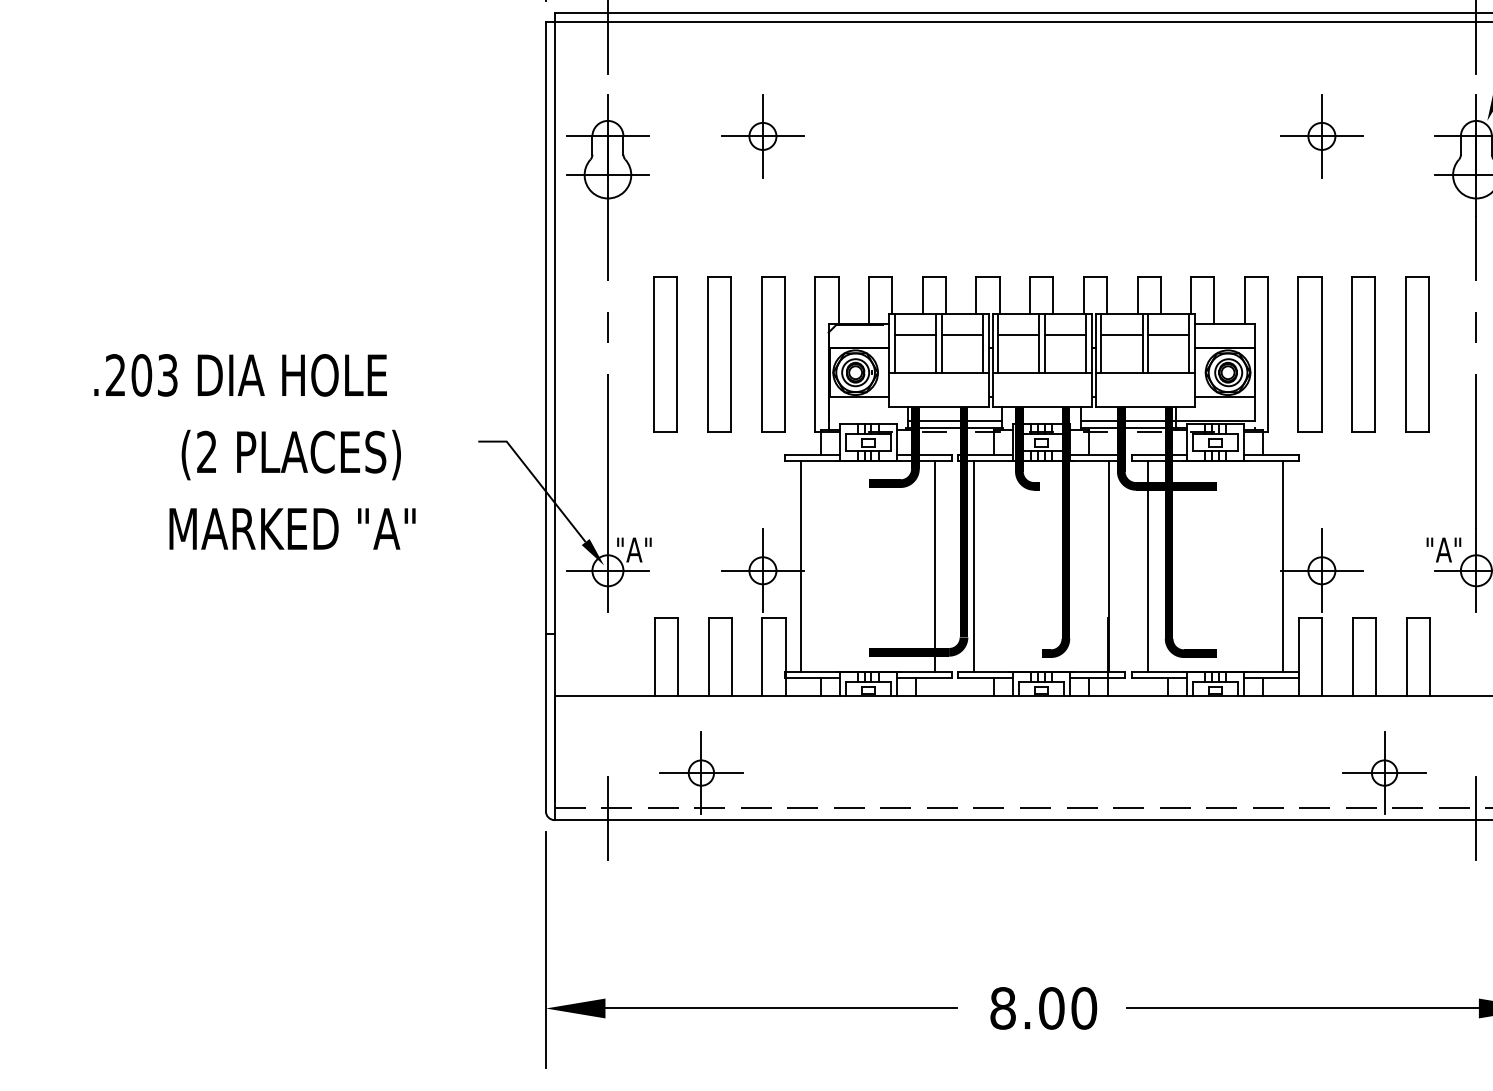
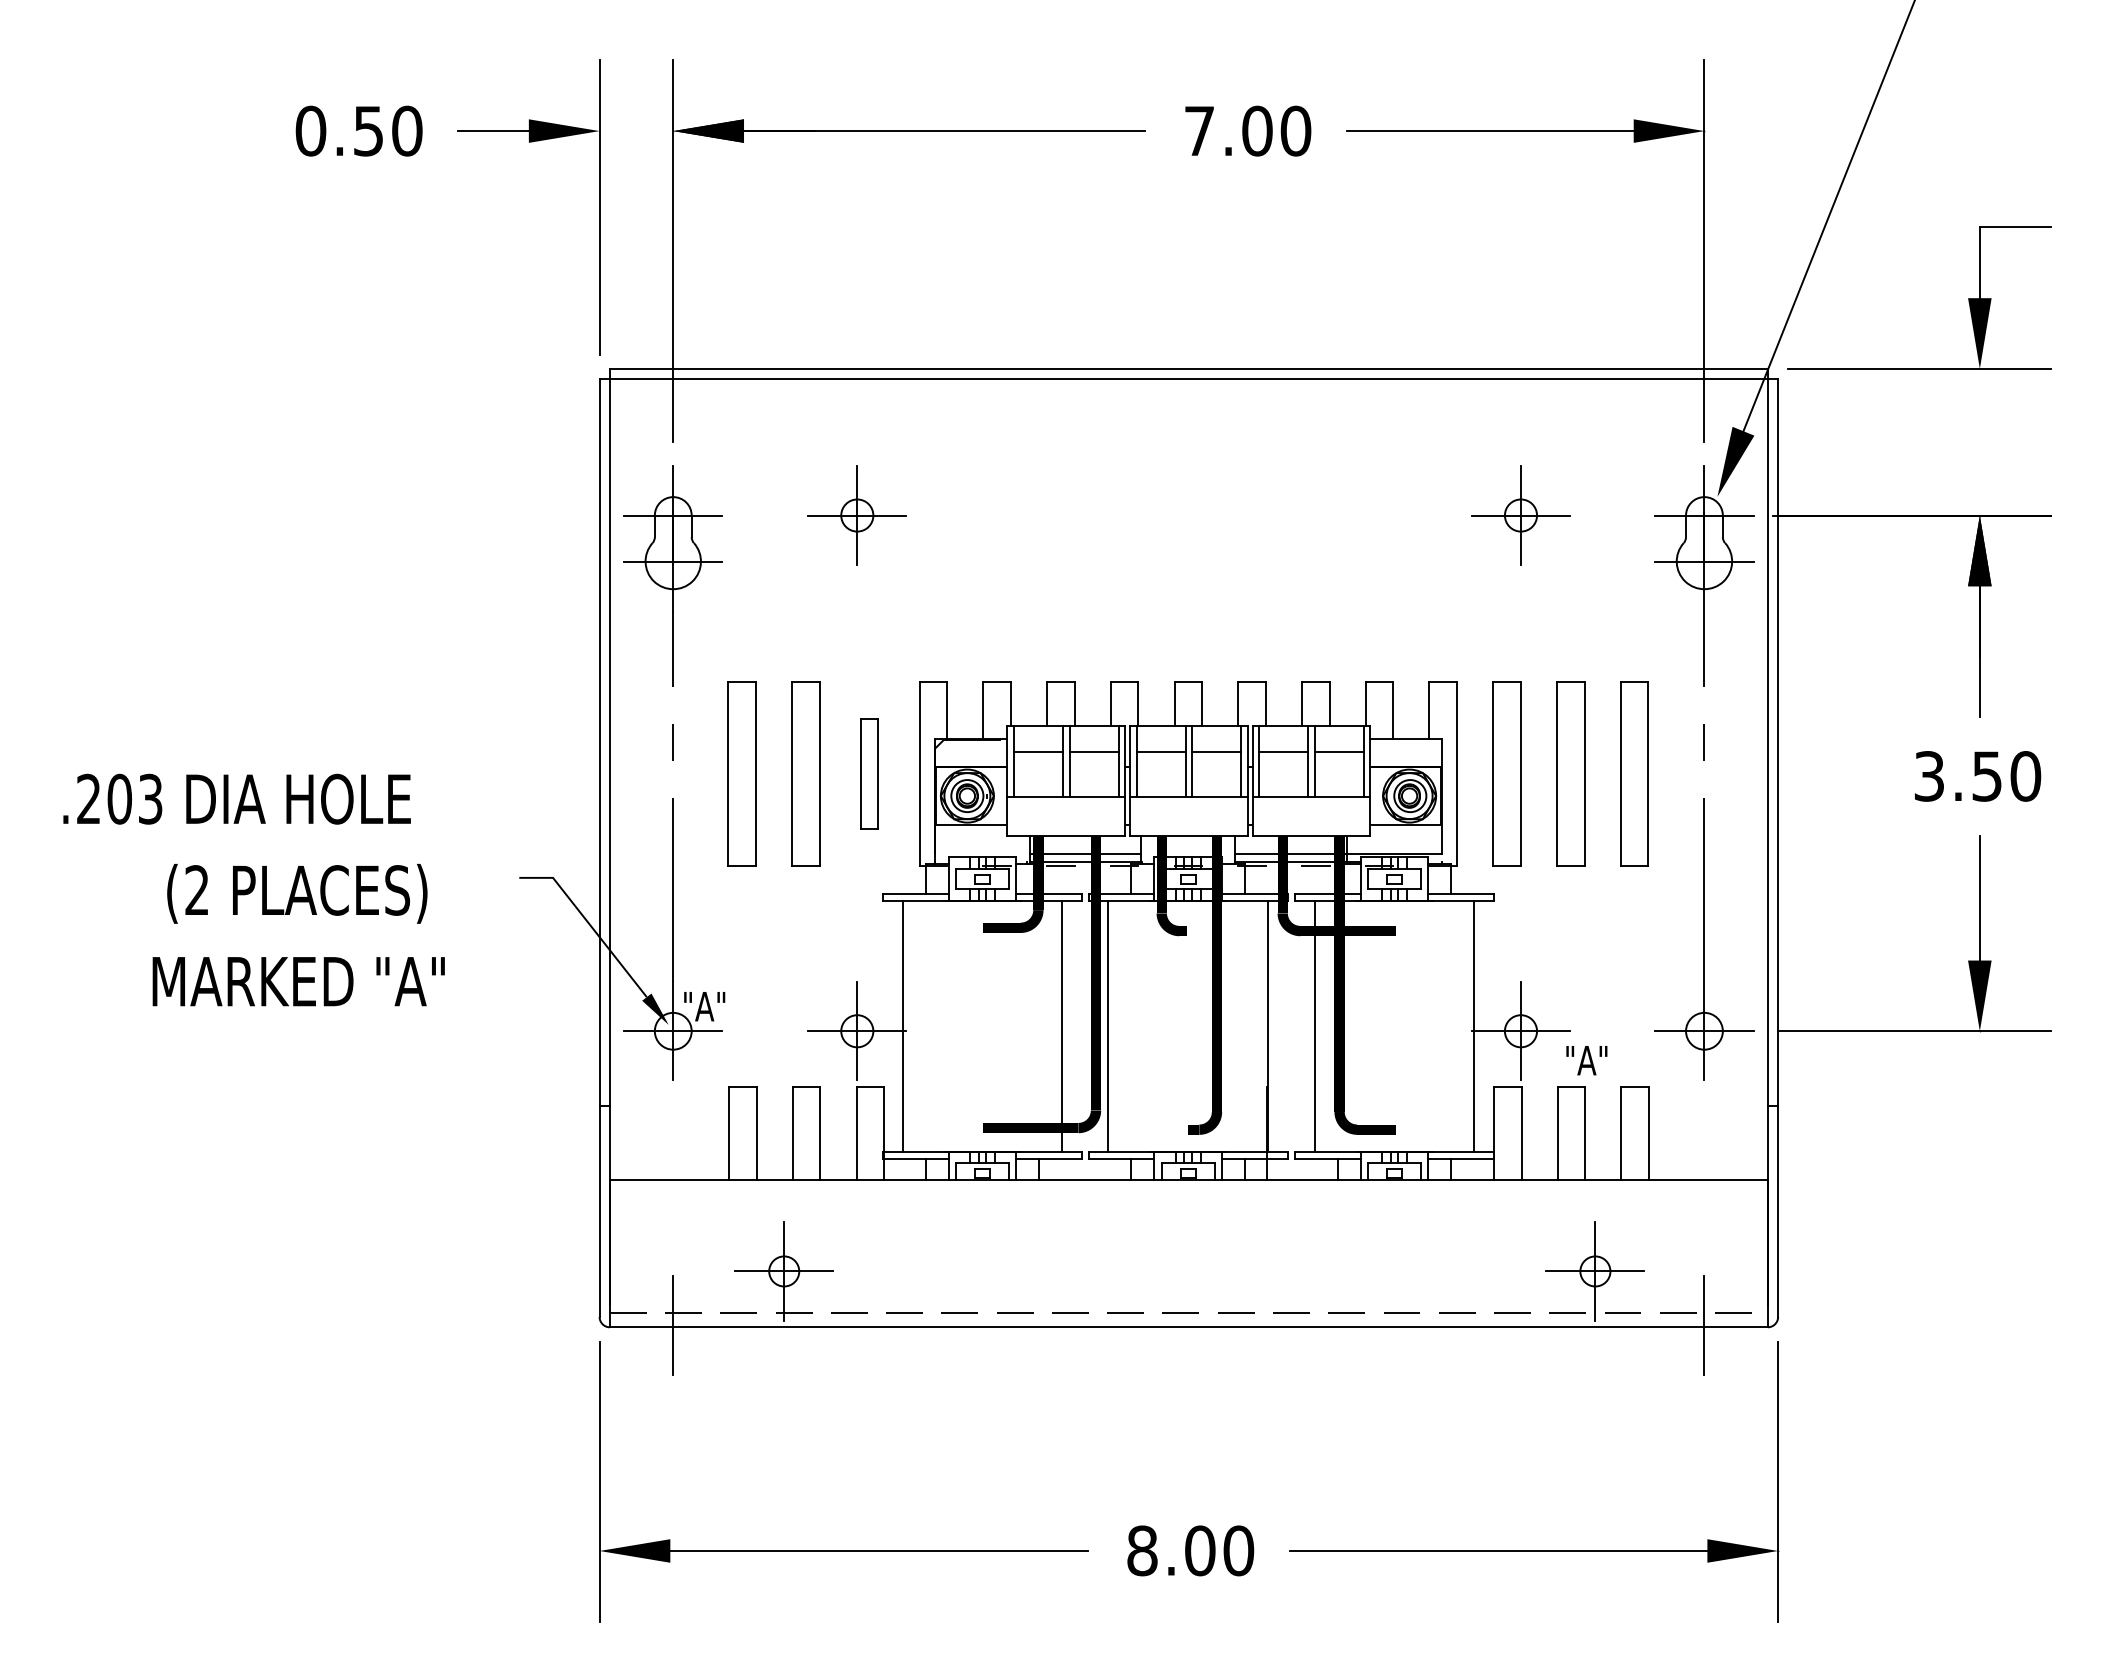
part: (773, 353) -> (869, 773), size x0.6
text: (1443, 549) -> (1586, 1060), moved

